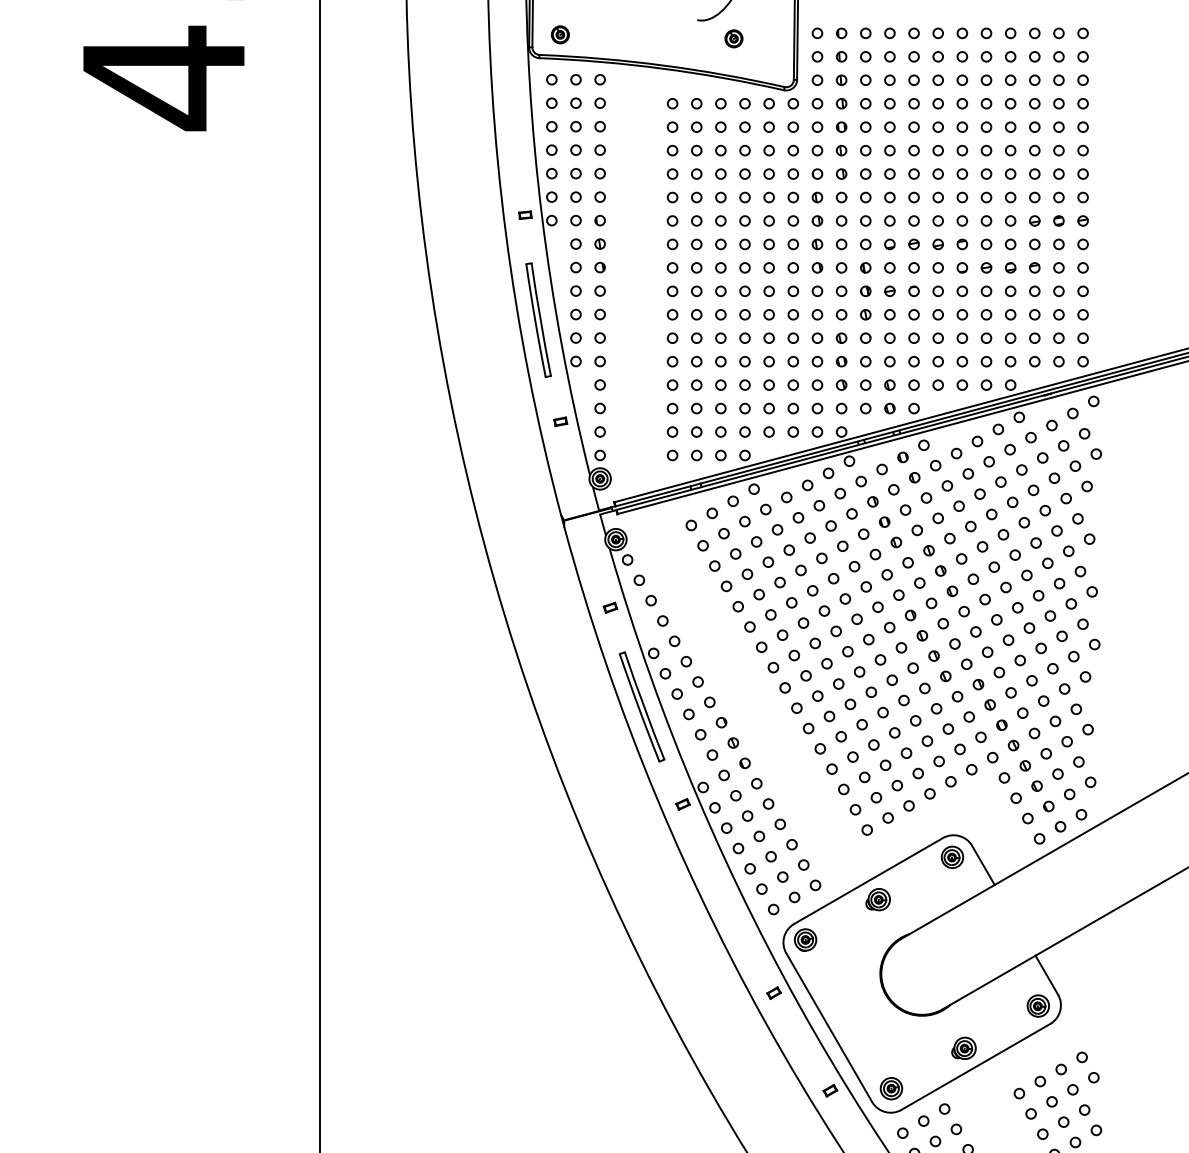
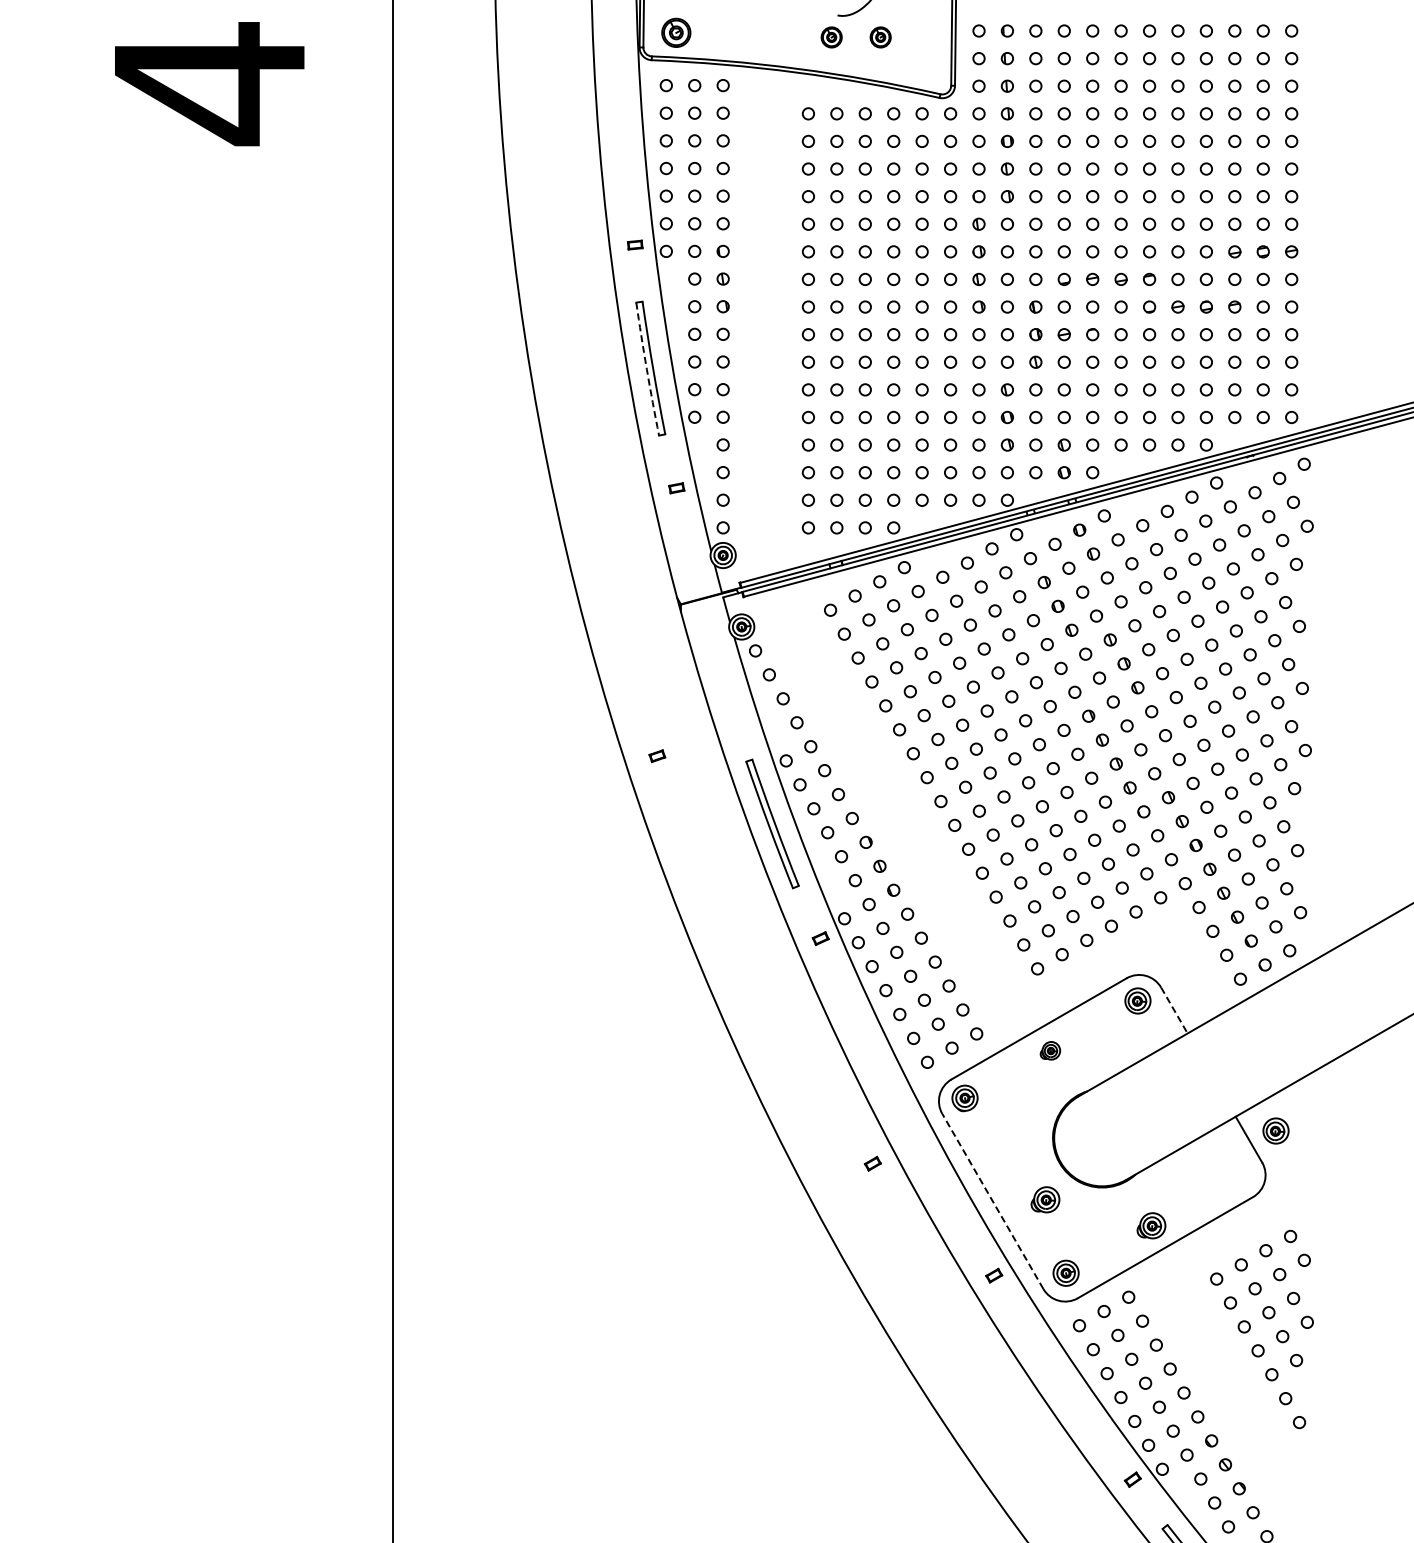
part: (560, 34) -> (676, 32), size x1.4
part: (692, 38) -> (831, 37), added
arc: (535, 320) -> (646, 369), solid -> dashed
part: (610, 608) -> (657, 756), moved
line: (983, 865) -> (1174, 1010), solid -> dashed
part: (878, 899) -> (1050, 1050), size x0.7
part: (773, 992) -> (872, 1163), moved
part: (1037, 1005) -> (1275, 1130), moved
part: (873, 1026) -> (1045, 1199), added
line: (828, 1027) -> (992, 1201), solid -> dashed

